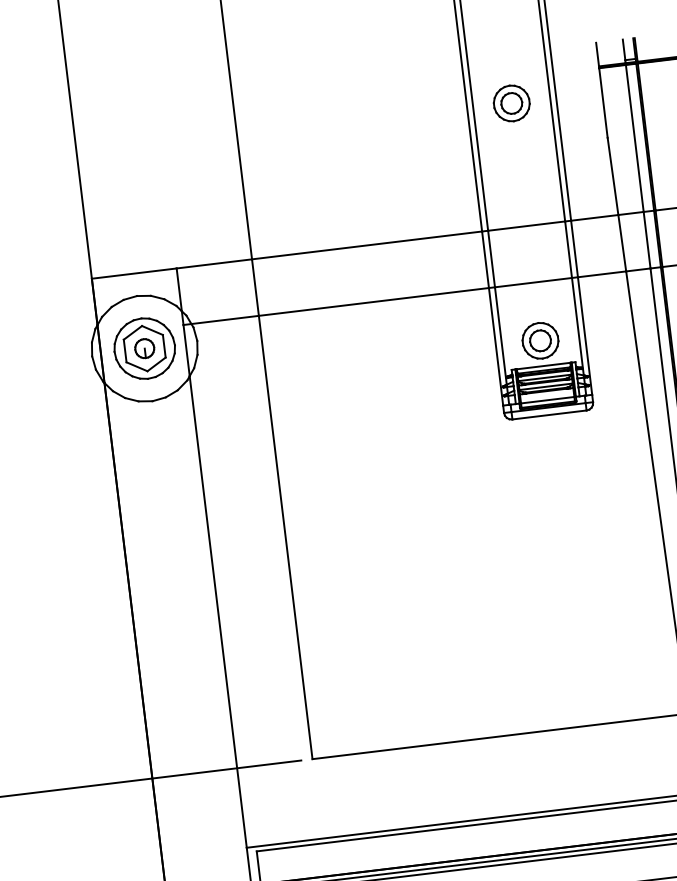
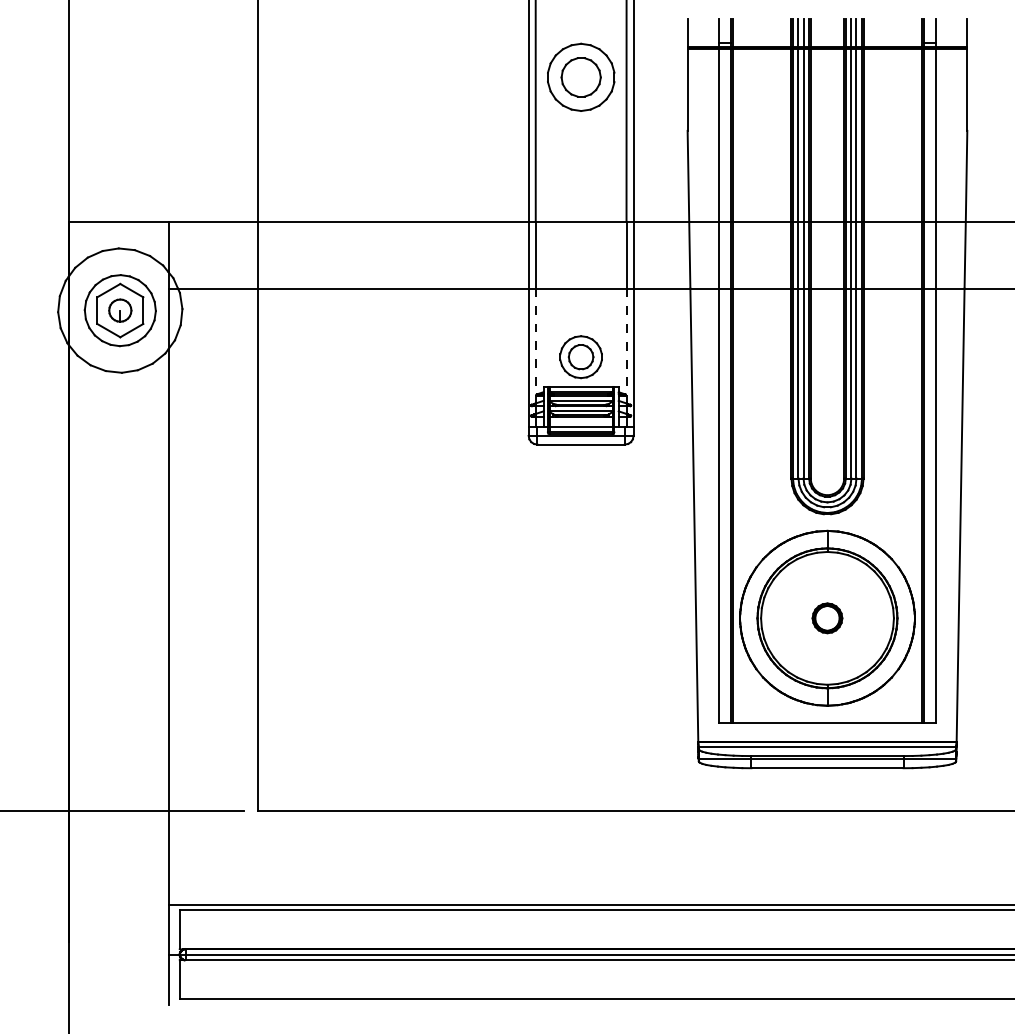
part: (511, 103) -> (580, 77), size x1.6
line: (577, 327) -> (626, 346), solid -> dashed
line: (500, 335) -> (535, 345), solid -> dashed

